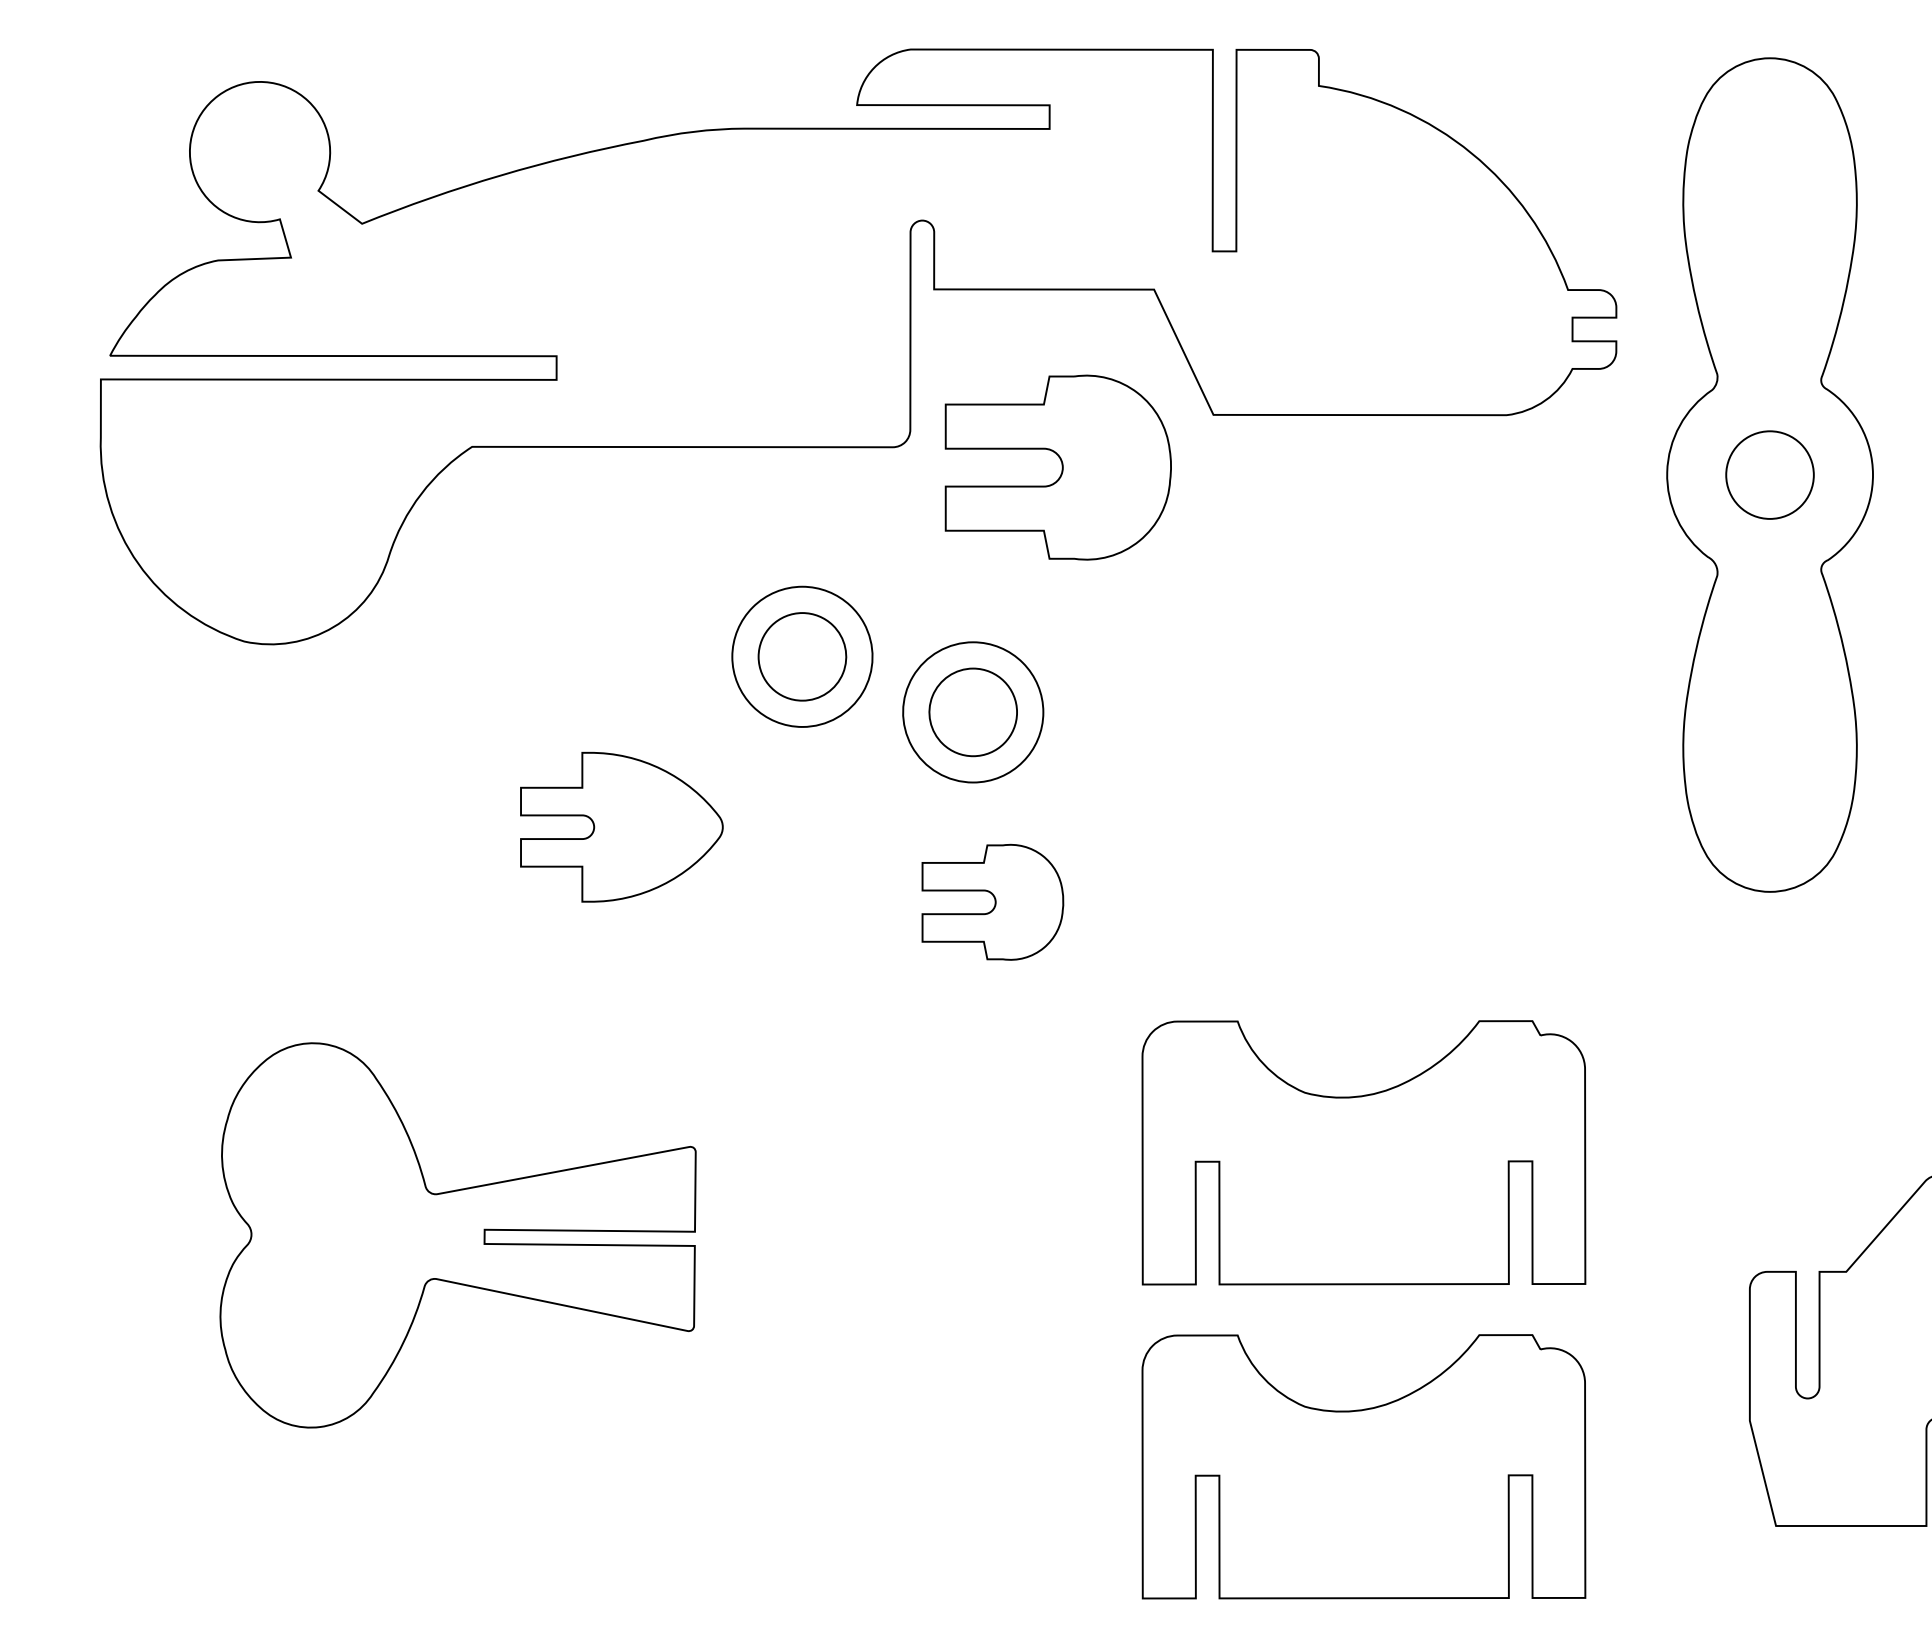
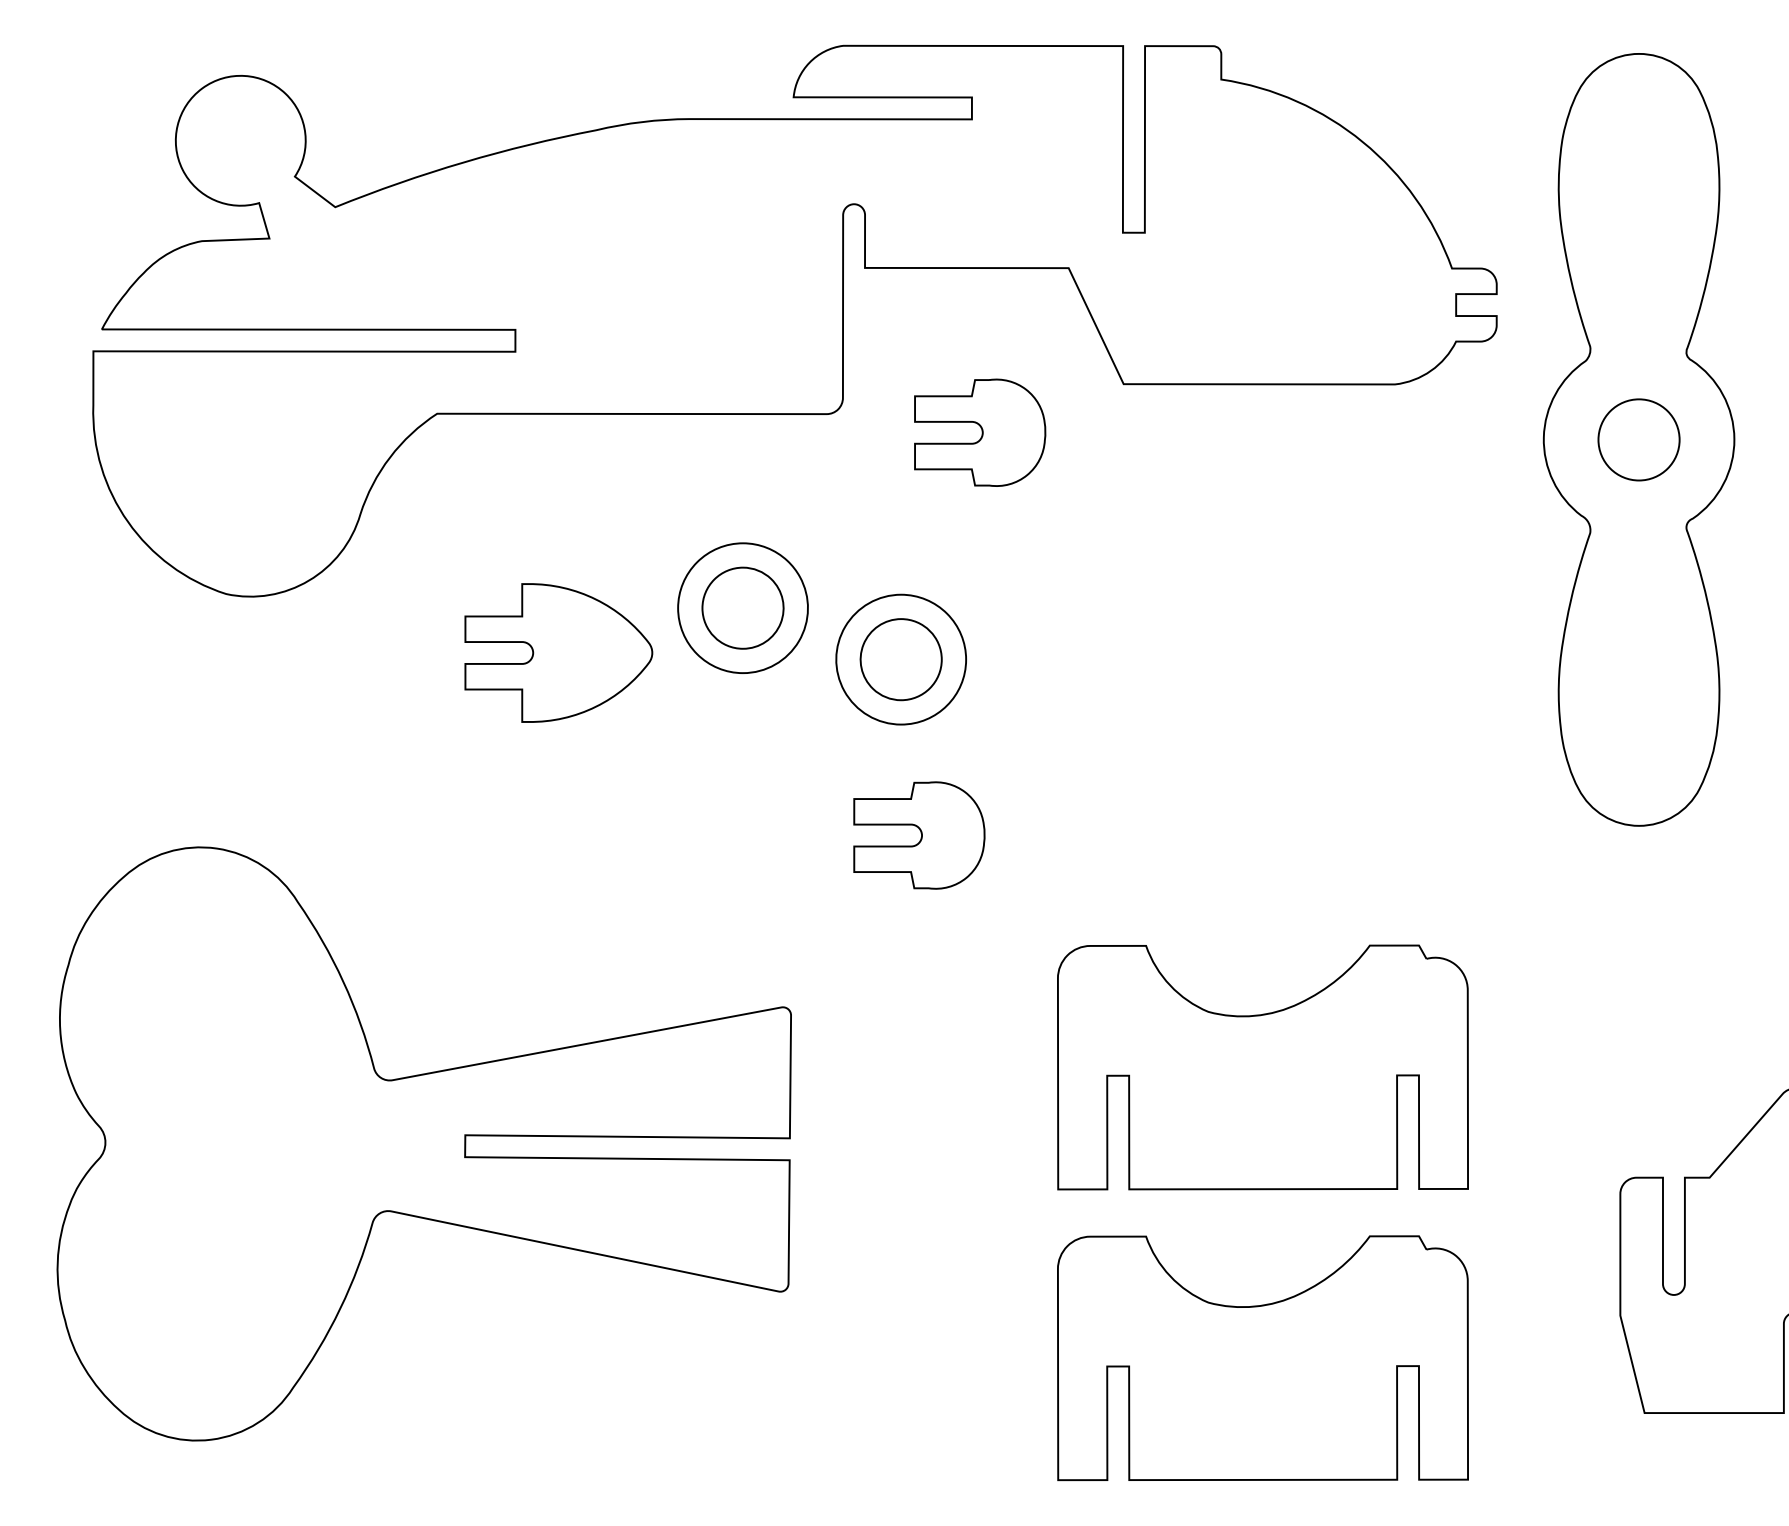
part: (1058, 467) -> (980, 432), size x0.62
part: (621, 826) -> (558, 652), moved
part: (457, 1234) -> (423, 1143), size x1.67

